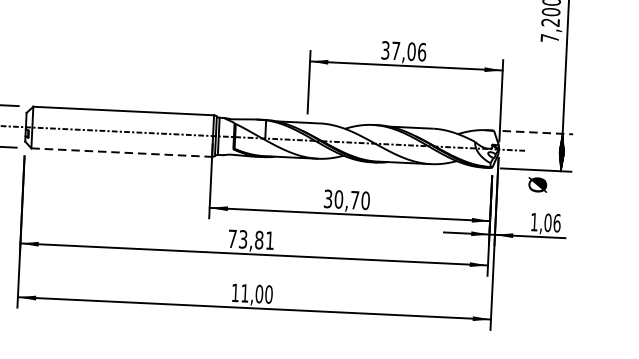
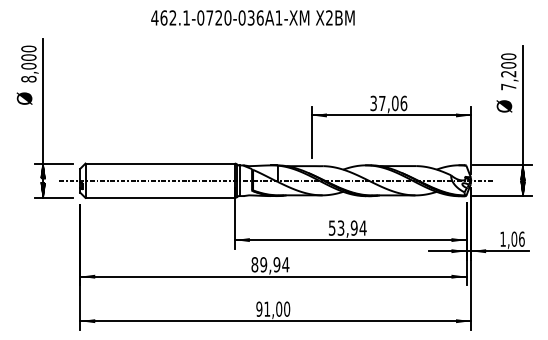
line: (537, 132) -> (502, 165), dashed -> solid
line: (122, 152) -> (160, 197), dashed -> solid
text: (537, 185) -> (504, 106), moved
text: (346, 199) -> (347, 227), 30,70 -> 53,94
text: (251, 239) -> (270, 264), 73,81 -> 89,94
text: (235, 292) -> (259, 308), 11,00 -> 91,00

